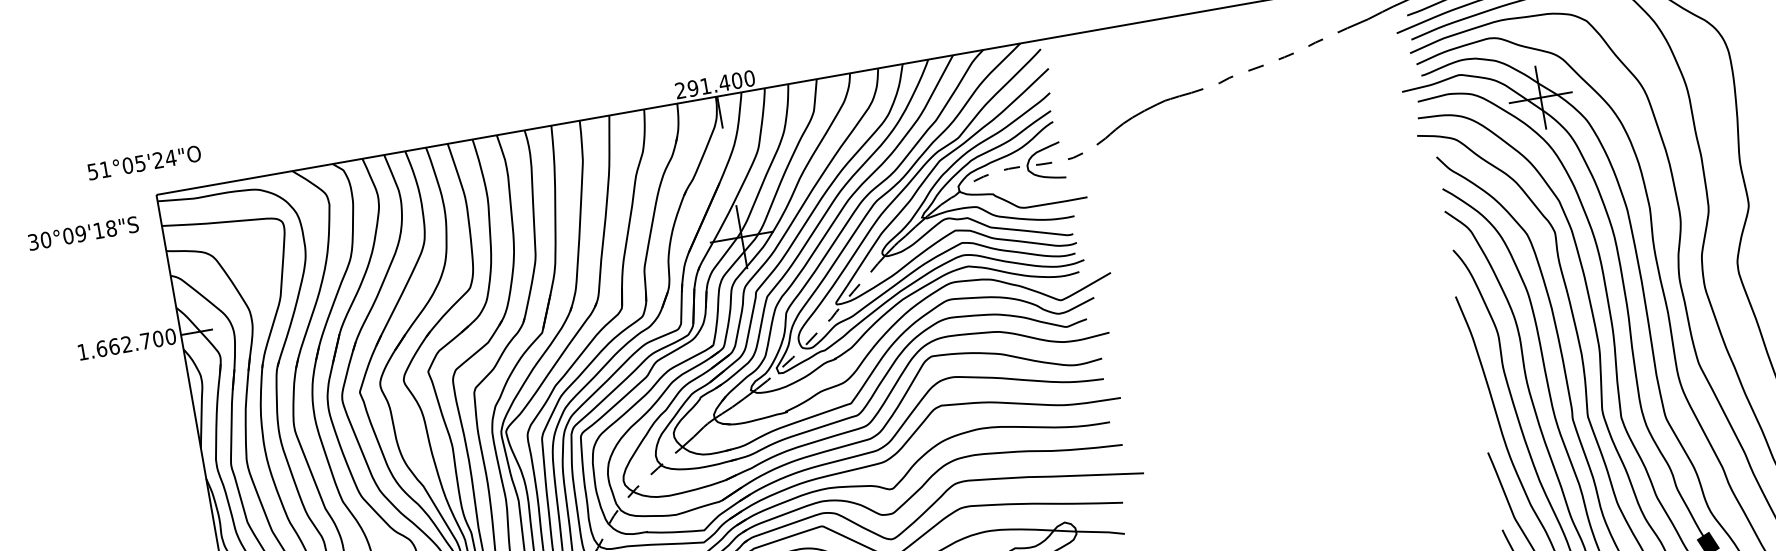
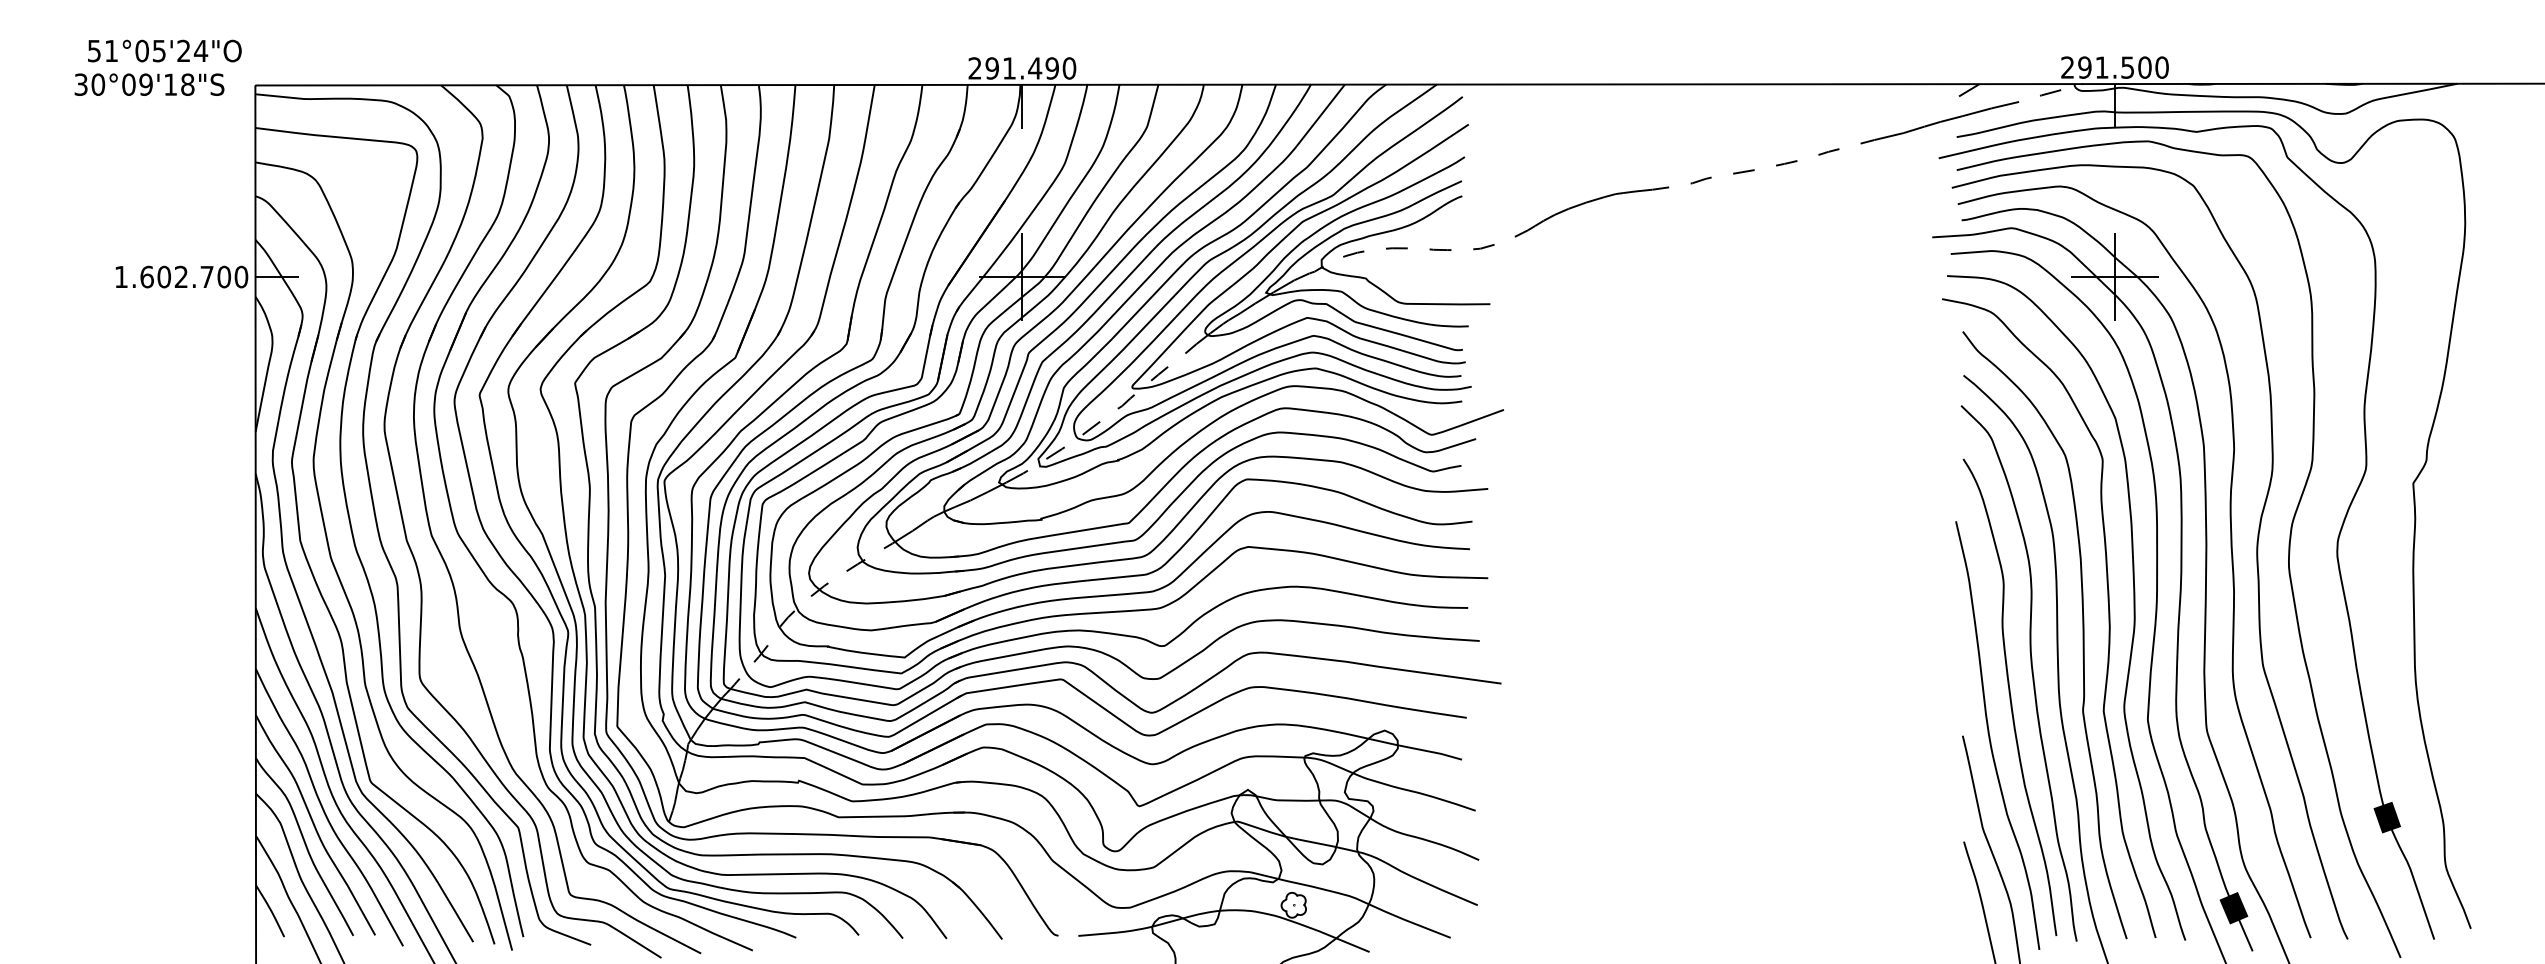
text: (737, 80) -> (1052, 68), 291.400 -> 291.490
curve: (1041, 151) -> (1439, 232), removed
text: (144, 162) -> (164, 50), moved
text: (83, 233) -> (149, 84), moved
text: (114, 346) -> (164, 276), 1.662.700 -> 1.602.700

